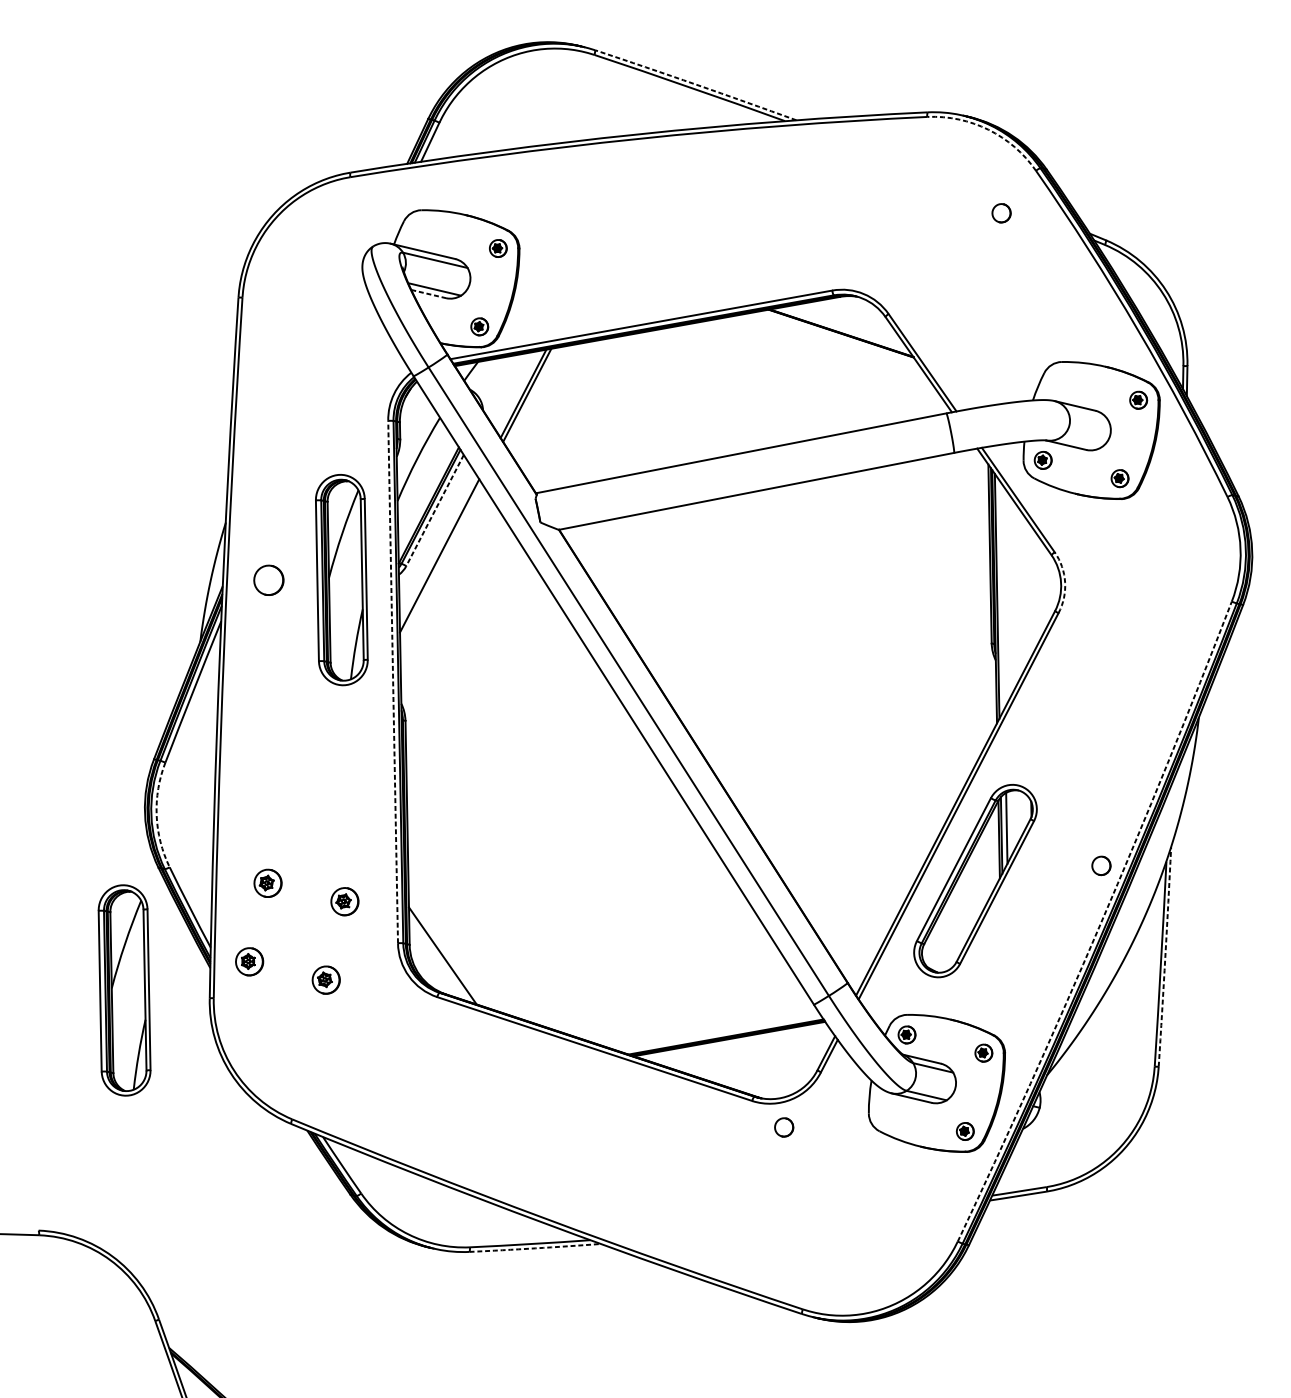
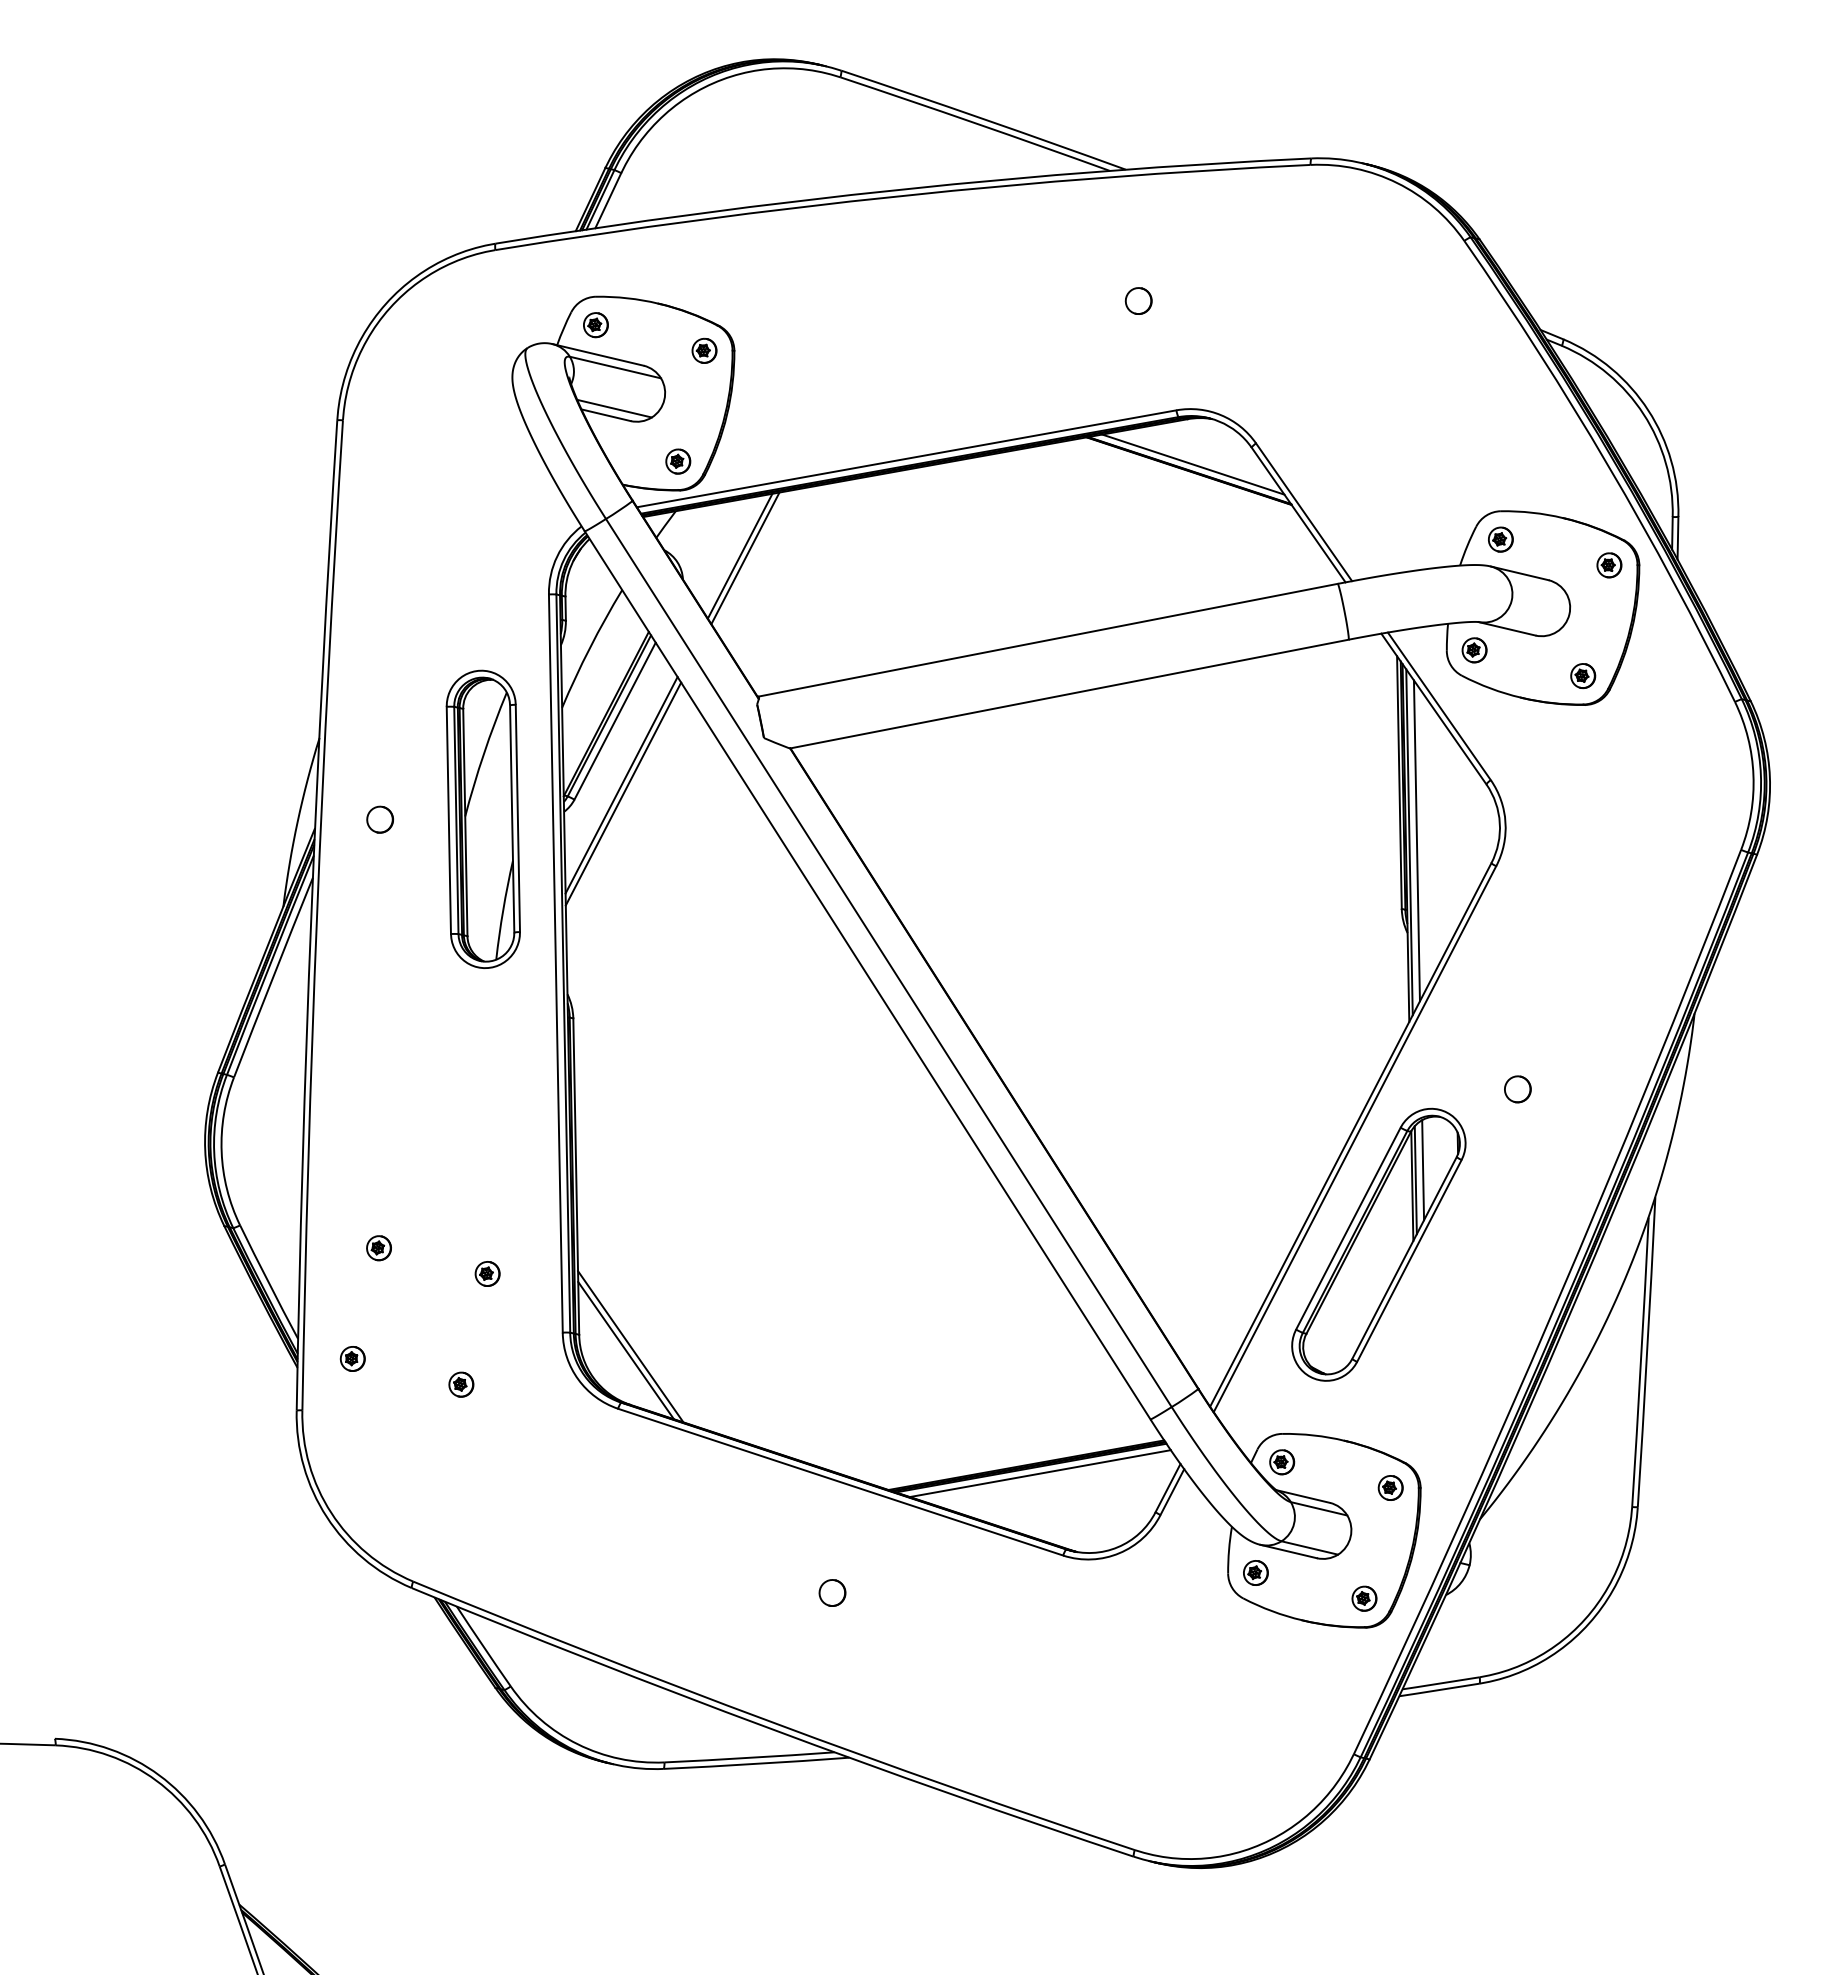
arc: (695, 84) -> (983, 119), dashed -> solid
arc: (988, 130) -> (1397, 183), dashed -> solid
part: (1001, 212) -> (1138, 300), moved
part: (421, 230) -> (595, 325), added
line: (428, 294) -> (606, 415), dashed -> solid
line: (844, 328) -> (1193, 464), added
part: (1061, 381) -> (1500, 539), added
line: (434, 510) -> (614, 721), dashed -> solid
line: (441, 561) -> (623, 793), added
part: (268, 580) -> (379, 819), size x0.62
arc: (1065, 582) -> (1505, 822), dashed -> solid
line: (1002, 594) -> (1416, 840), added
line: (392, 682) -> (555, 963), dashed -> solid
arc: (156, 815) -> (221, 1152), dashed -> solid
part: (1101, 865) -> (1517, 1089), moved
part: (267, 883) -> (378, 1248), size x0.62
part: (344, 901) -> (487, 1273), size x0.62
arc: (1100, 924) -> (1555, 1305), dashed -> solid
line: (445, 953) -> (630, 1346), added
arc: (1165, 957) -> (1647, 1352), dashed -> solid
part: (249, 961) -> (352, 1358), size x0.62
part: (326, 979) -> (461, 1384), size x0.62
part: (123, 989) -> (175, 1398), removed
line: (735, 1042) -> (1039, 1473), added
part: (888, 1112) -> (1255, 1572), added
part: (784, 1127) -> (832, 1592), moved
arc: (535, 1248) -> (756, 1763), dashed -> solid

